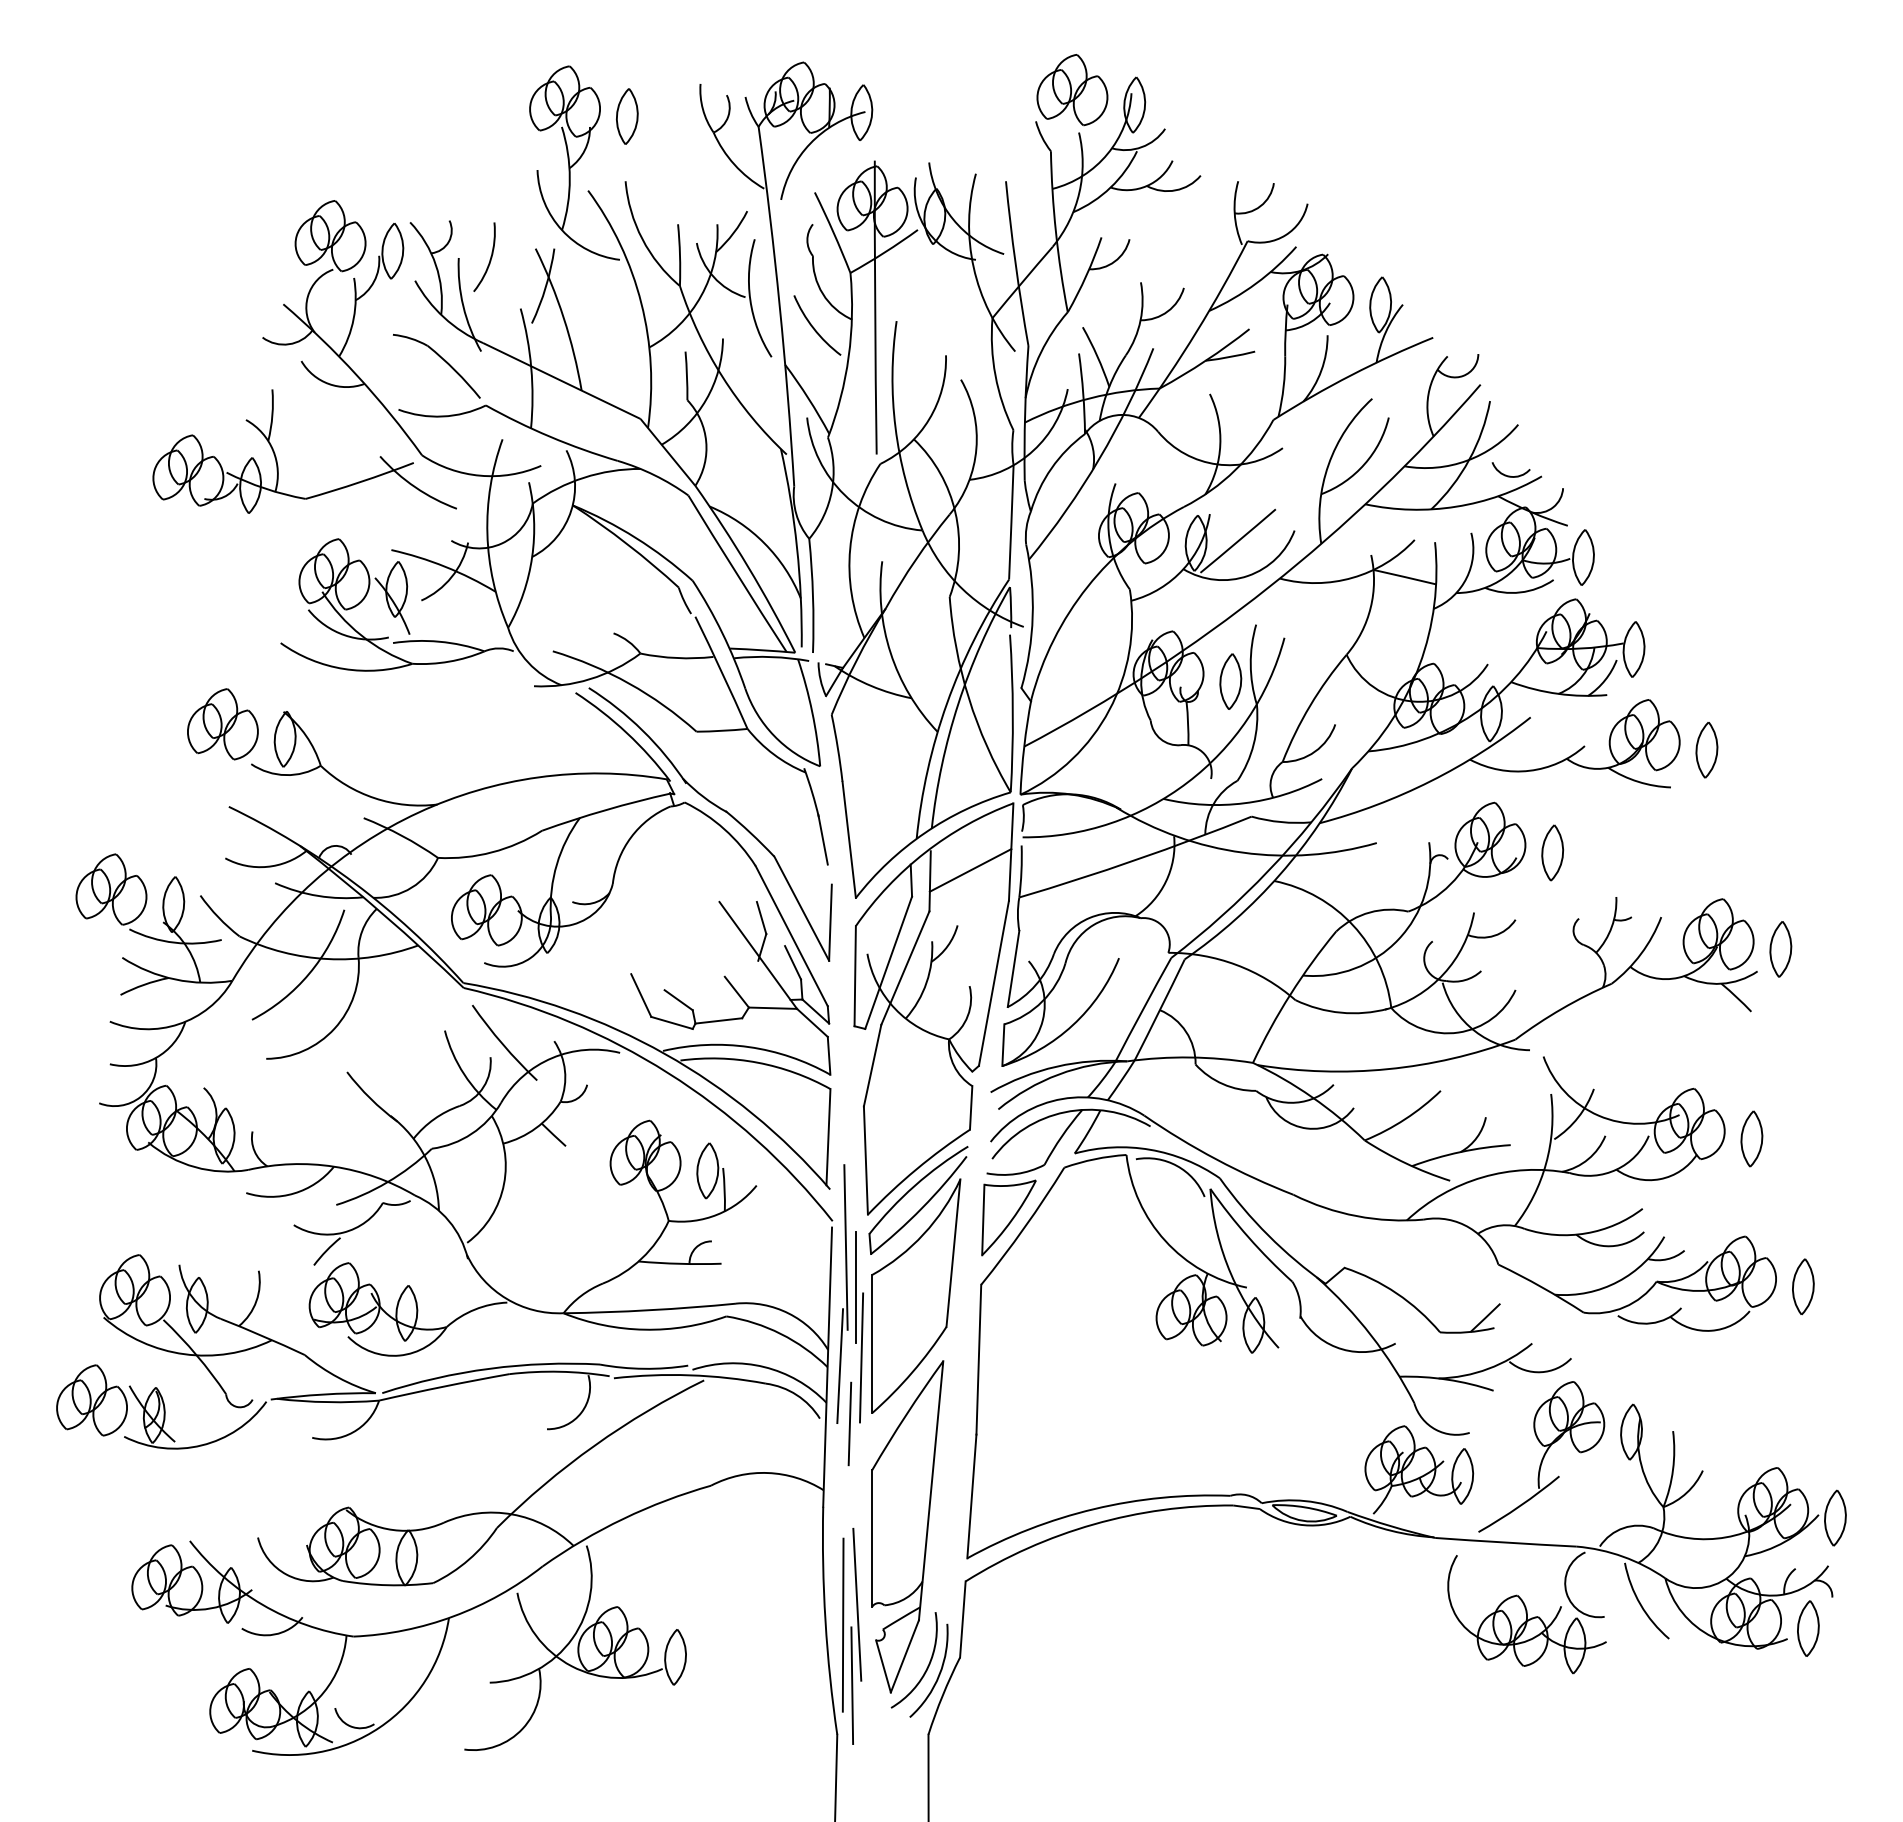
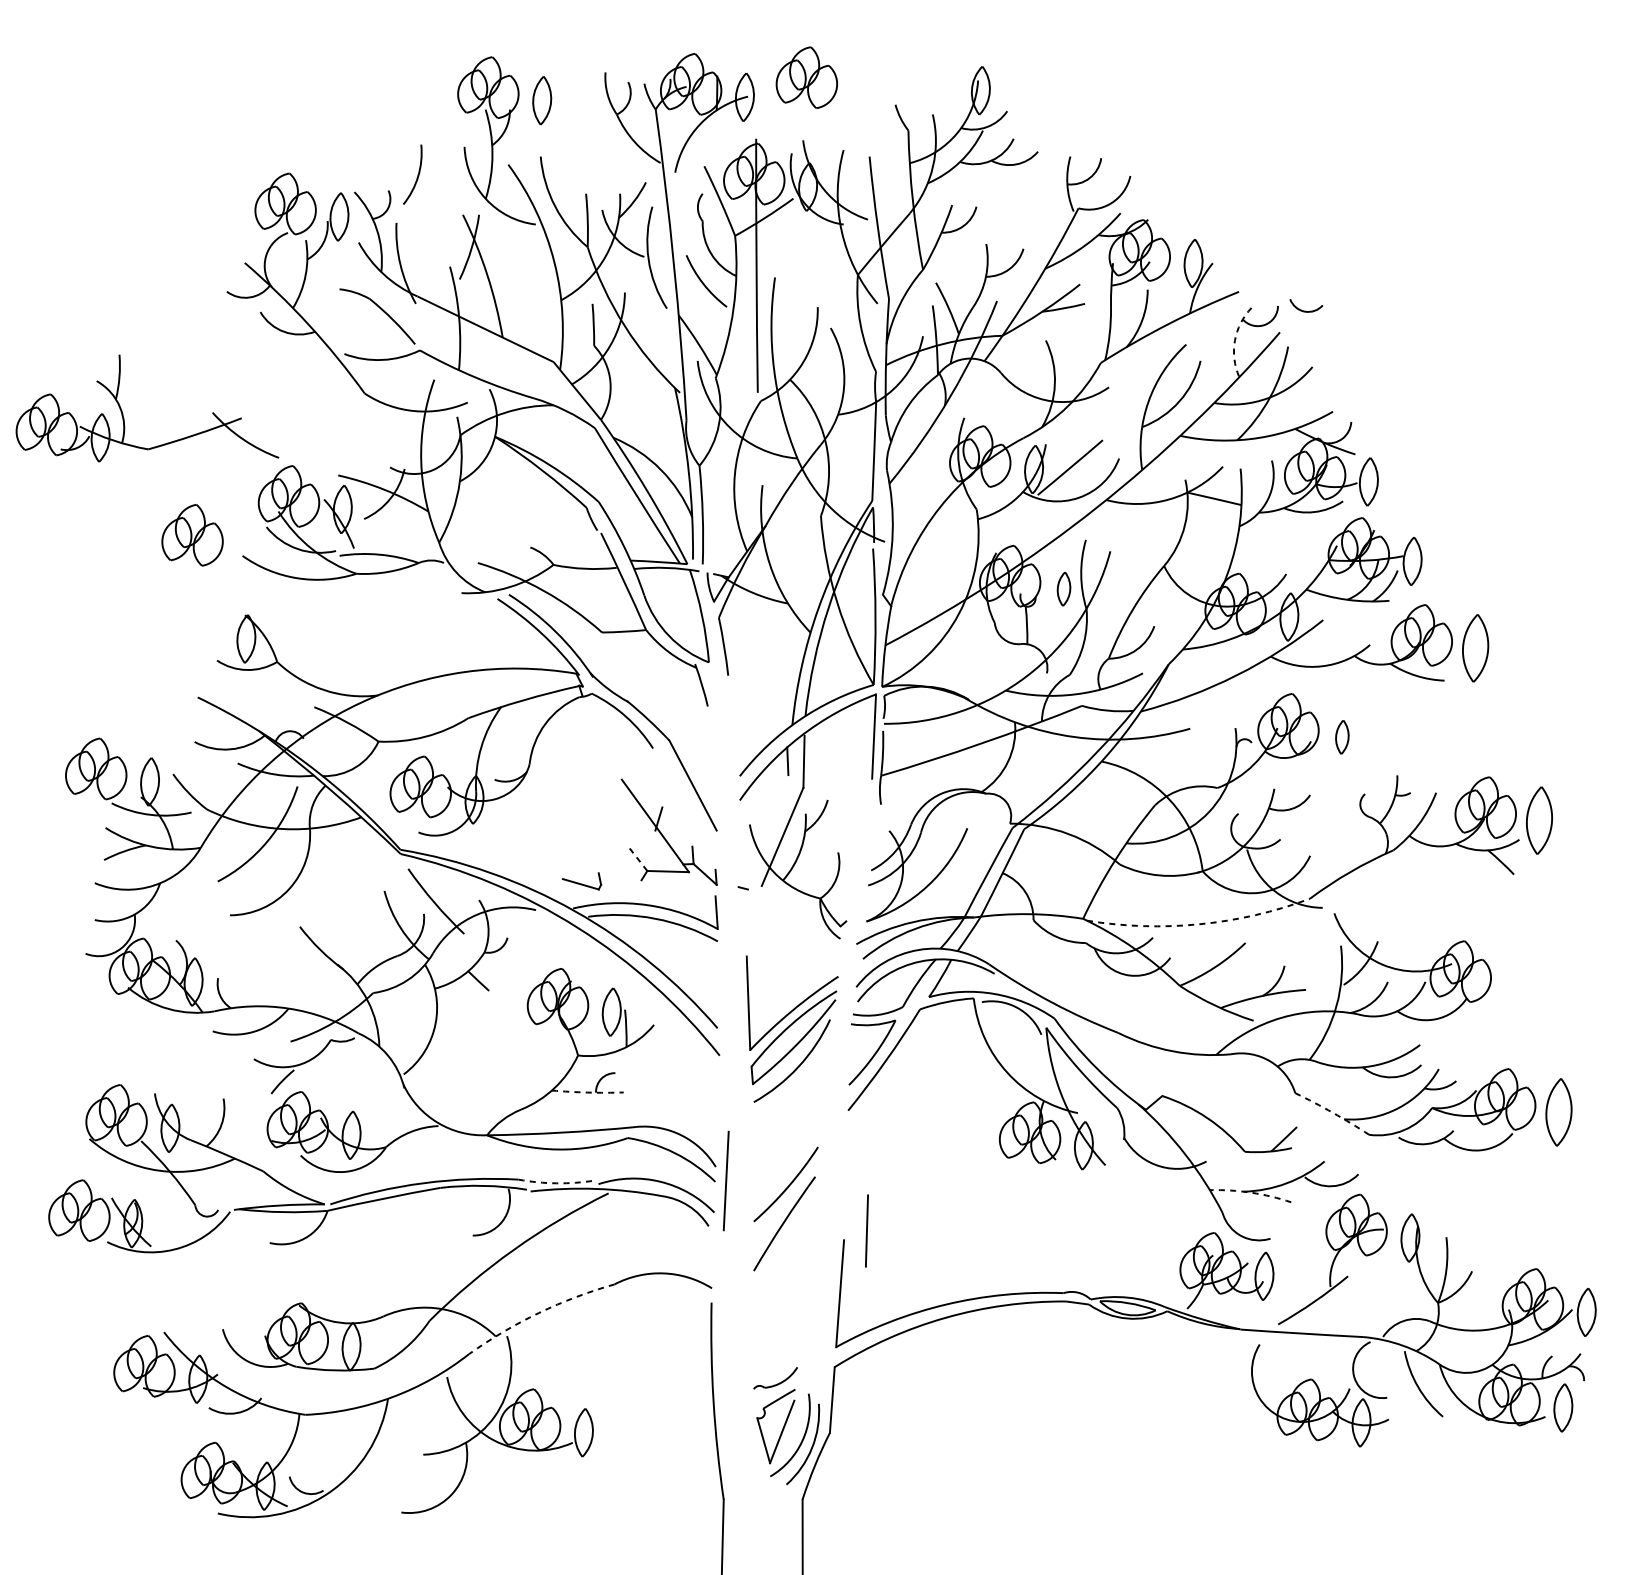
part: (1072, 90) -> (806, 78), moved
arc: (489, 259) -> (417, 176), moved
arc: (1428, 394) -> (1234, 340), solid -> dashed
part: (276, 456) -> (123, 412), moved
arc: (1510, 475) -> (1305, 310), moved
part: (1230, 681) -> (1063, 589), size x0.7
part: (222, 724) -> (192, 535), moved
part: (1706, 750) -> (1475, 648), size x1.4
line: (822, 839) -> (710, 725), removed
line: (848, 839) -> (733, 725), removed
part: (1552, 852) -> (1342, 736), size x0.7
line: (970, 870) -> (838, 752), removed
line: (761, 917) -> (658, 793), removed
line: (830, 922) -> (717, 797), removed
line: (791, 935) -> (684, 808), removed
part: (1780, 949) -> (1539, 820), size x1.4
line: (793, 962) -> (685, 832), removed
line: (888, 962) -> (768, 832), removed
line: (1013, 968) -> (876, 837), removed
line: (854, 976) -> (738, 844), removed
line: (993, 982) -> (858, 849), removed
line: (736, 992) -> (636, 857), solid -> dashed
line: (641, 995) -> (554, 860), removed
line: (678, 1000) -> (586, 864), removed
line: (718, 1020) -> (621, 882), removed
line: (812, 1022) -> (702, 883), removed
line: (1003, 1045) -> (867, 903), removed
line: (872, 1065) -> (754, 921), removed
arc: (1388, 1069) -> (1200, 924), solid -> dashed
line: (970, 1107) -> (838, 957), removed
line: (828, 1137) -> (716, 983), removed
part: (1751, 1138) -> (1514, 984), removed
line: (983, 1219) -> (850, 1054), removed
line: (845, 1247) -> (730, 1078), removed
line: (953, 1252) -> (824, 1082), removed
arc: (680, 1263) -> (588, 1092), solid -> dashed
part: (1803, 1286) -> (1559, 1112), size x1.4
line: (855, 1287) -> (739, 1113), removed
arc: (1541, 1287) -> (1332, 1113), solid -> dashed
line: (872, 1344) -> (754, 1162), removed
line: (861, 1357) -> (744, 1173), removed
line: (978, 1359) -> (845, 1175), removed
line: (827, 1366) -> (715, 1181), removed
arc: (644, 1368) -> (557, 1183), solid -> dashed
arc: (1447, 1379) -> (1251, 1192), solid -> dashed
line: (849, 1423) -> (866, 1230), moved
line: (930, 1490) -> (804, 1288), removed
arc: (623, 1518) -> (538, 1312), solid -> dashed
line: (872, 1538) -> (754, 1330), removed
line: (857, 1604) -> (741, 1387), removed
line: (842, 1624) -> (728, 1404), removed
line: (852, 1685) -> (736, 1457), removed

